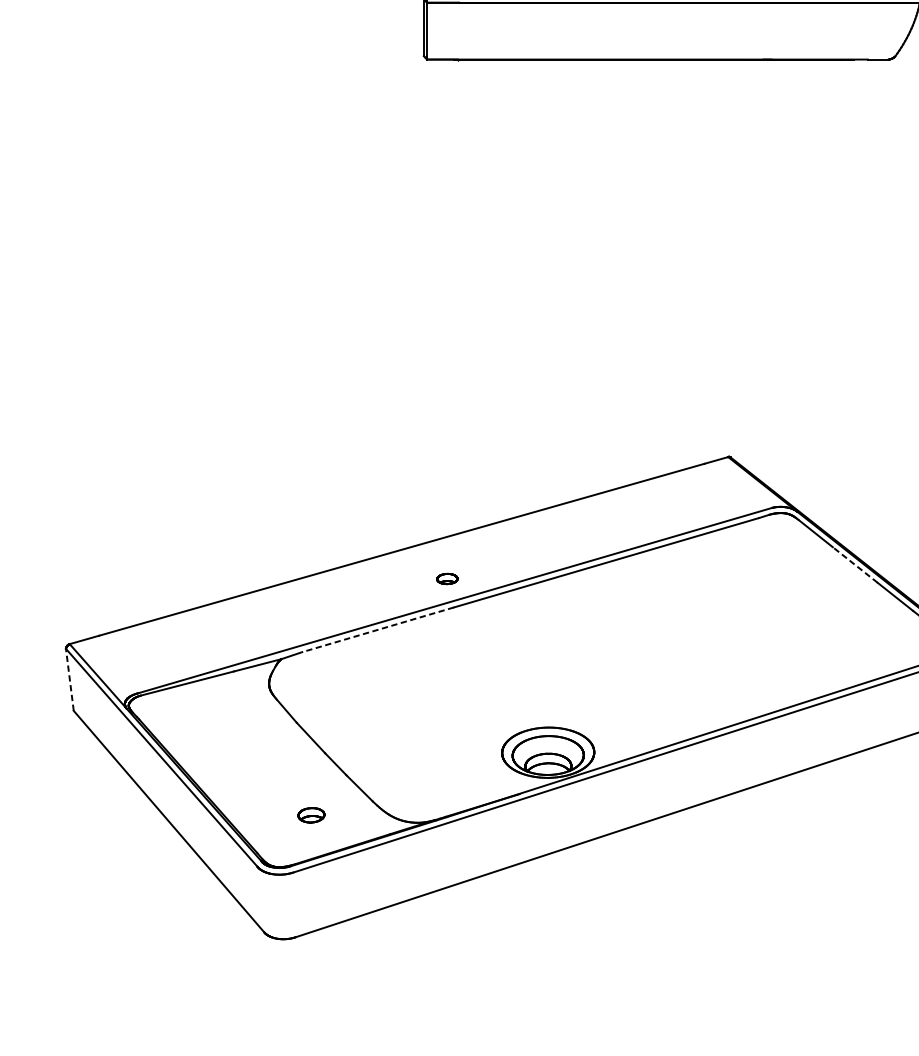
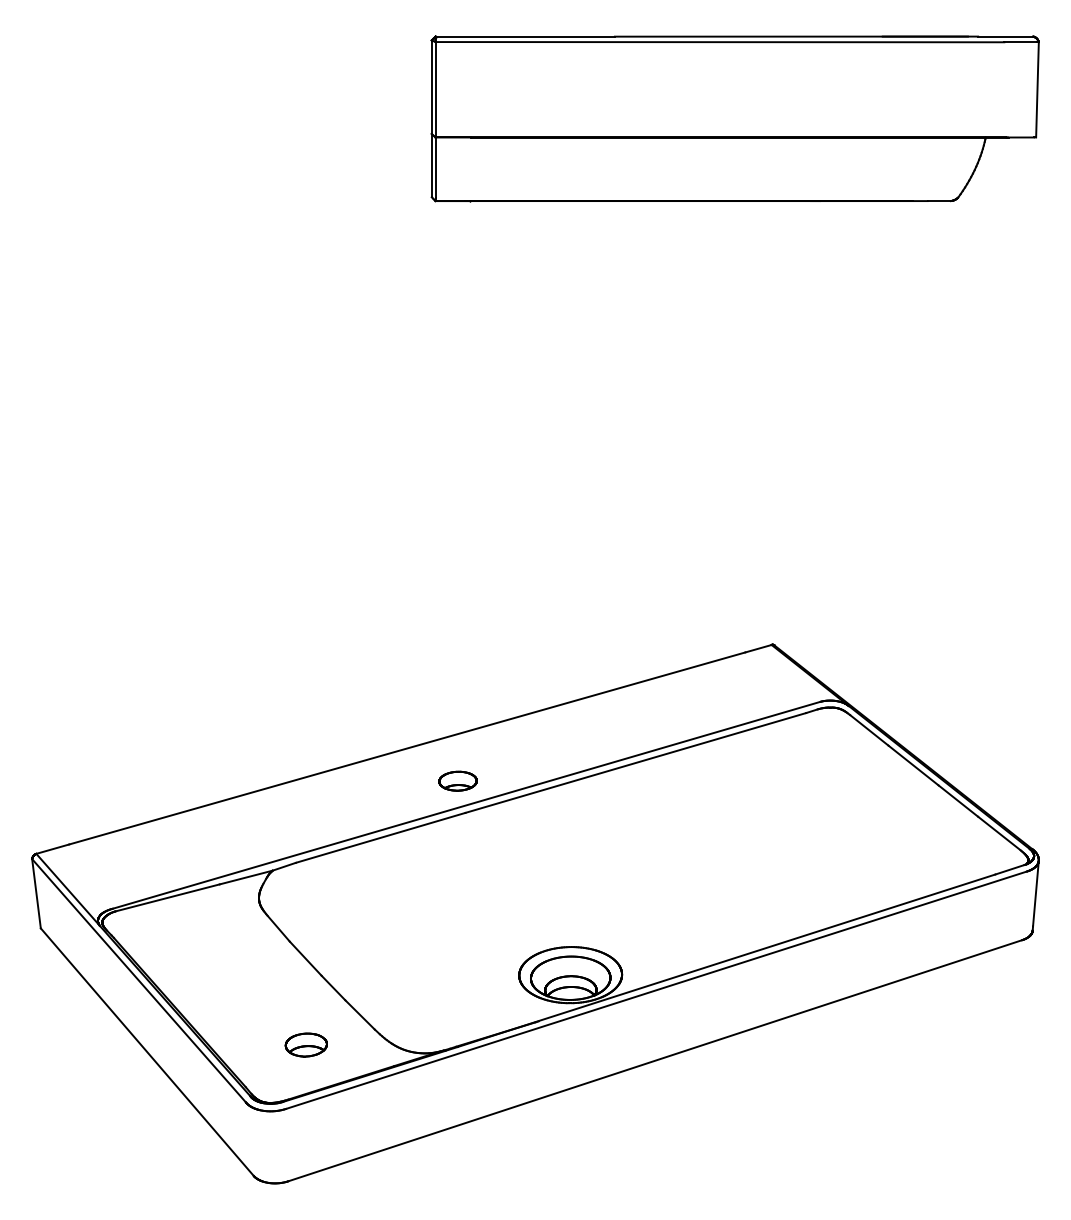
line: (855, 565) -> (913, 765), dashed -> solid
part: (446, 578) -> (457, 780), size x1.67
line: (377, 630) -> (380, 838), dashed -> solid
line: (69, 679) -> (36, 893), dashed -> solid
part: (310, 814) -> (305, 1044), size x1.43

